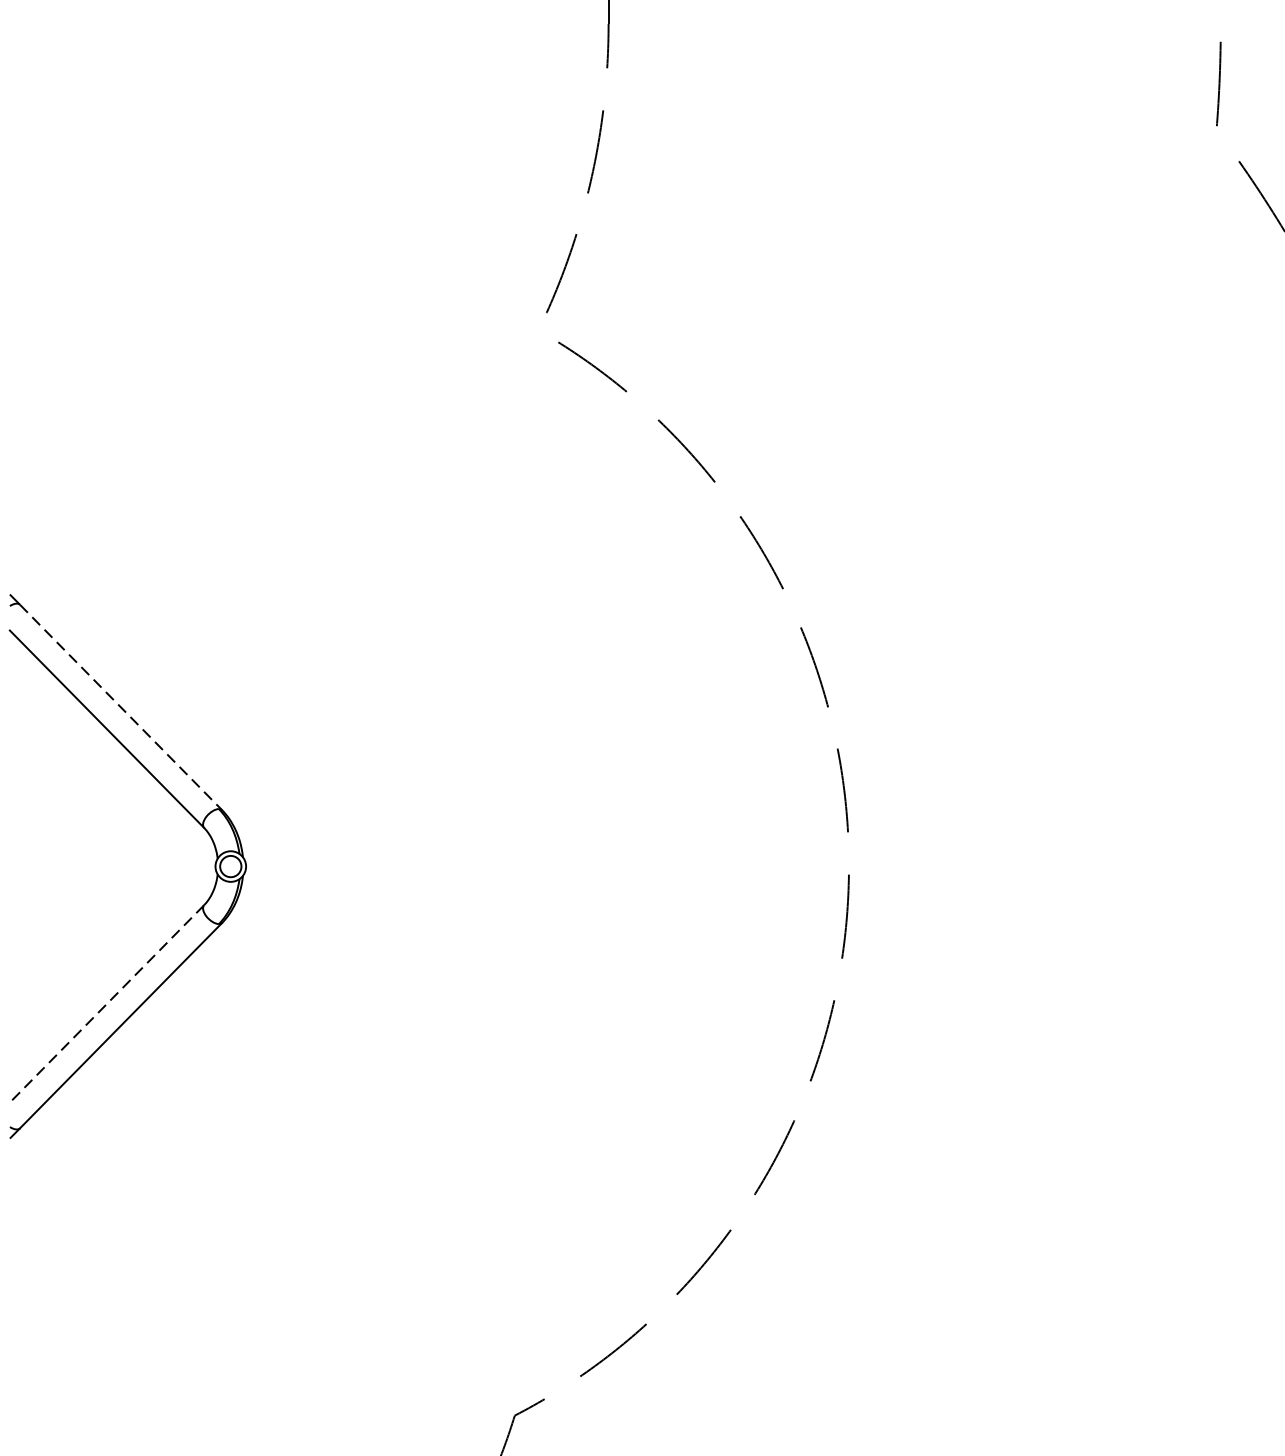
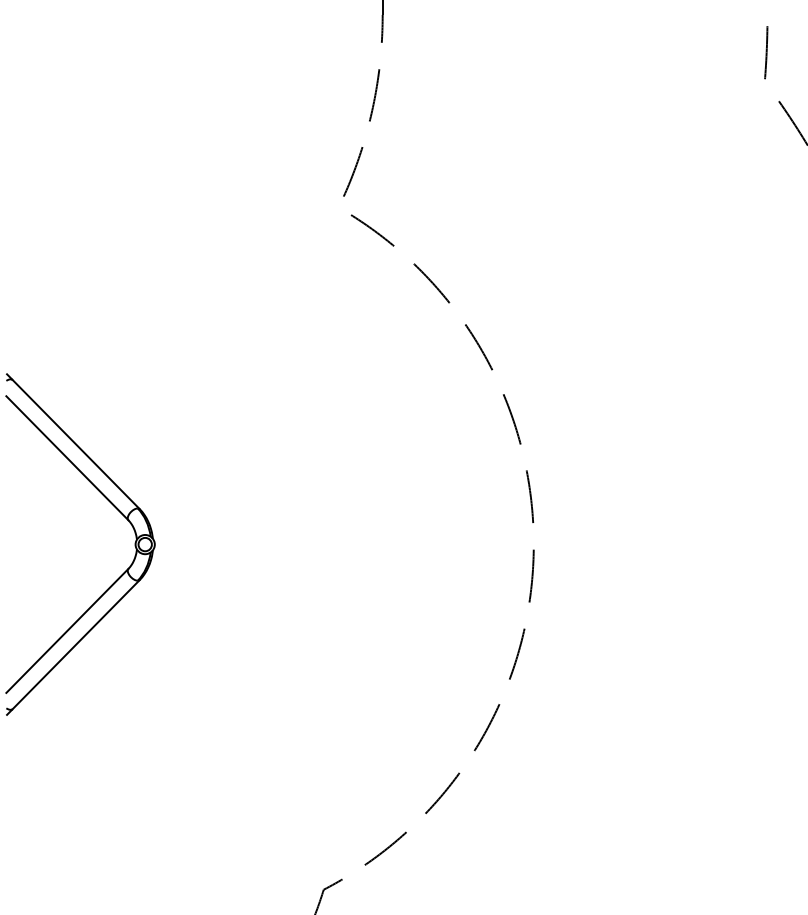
line: (121, 707) -> (76, 444), dashed -> solid
line: (107, 1004) -> (67, 631), dashed -> solid

